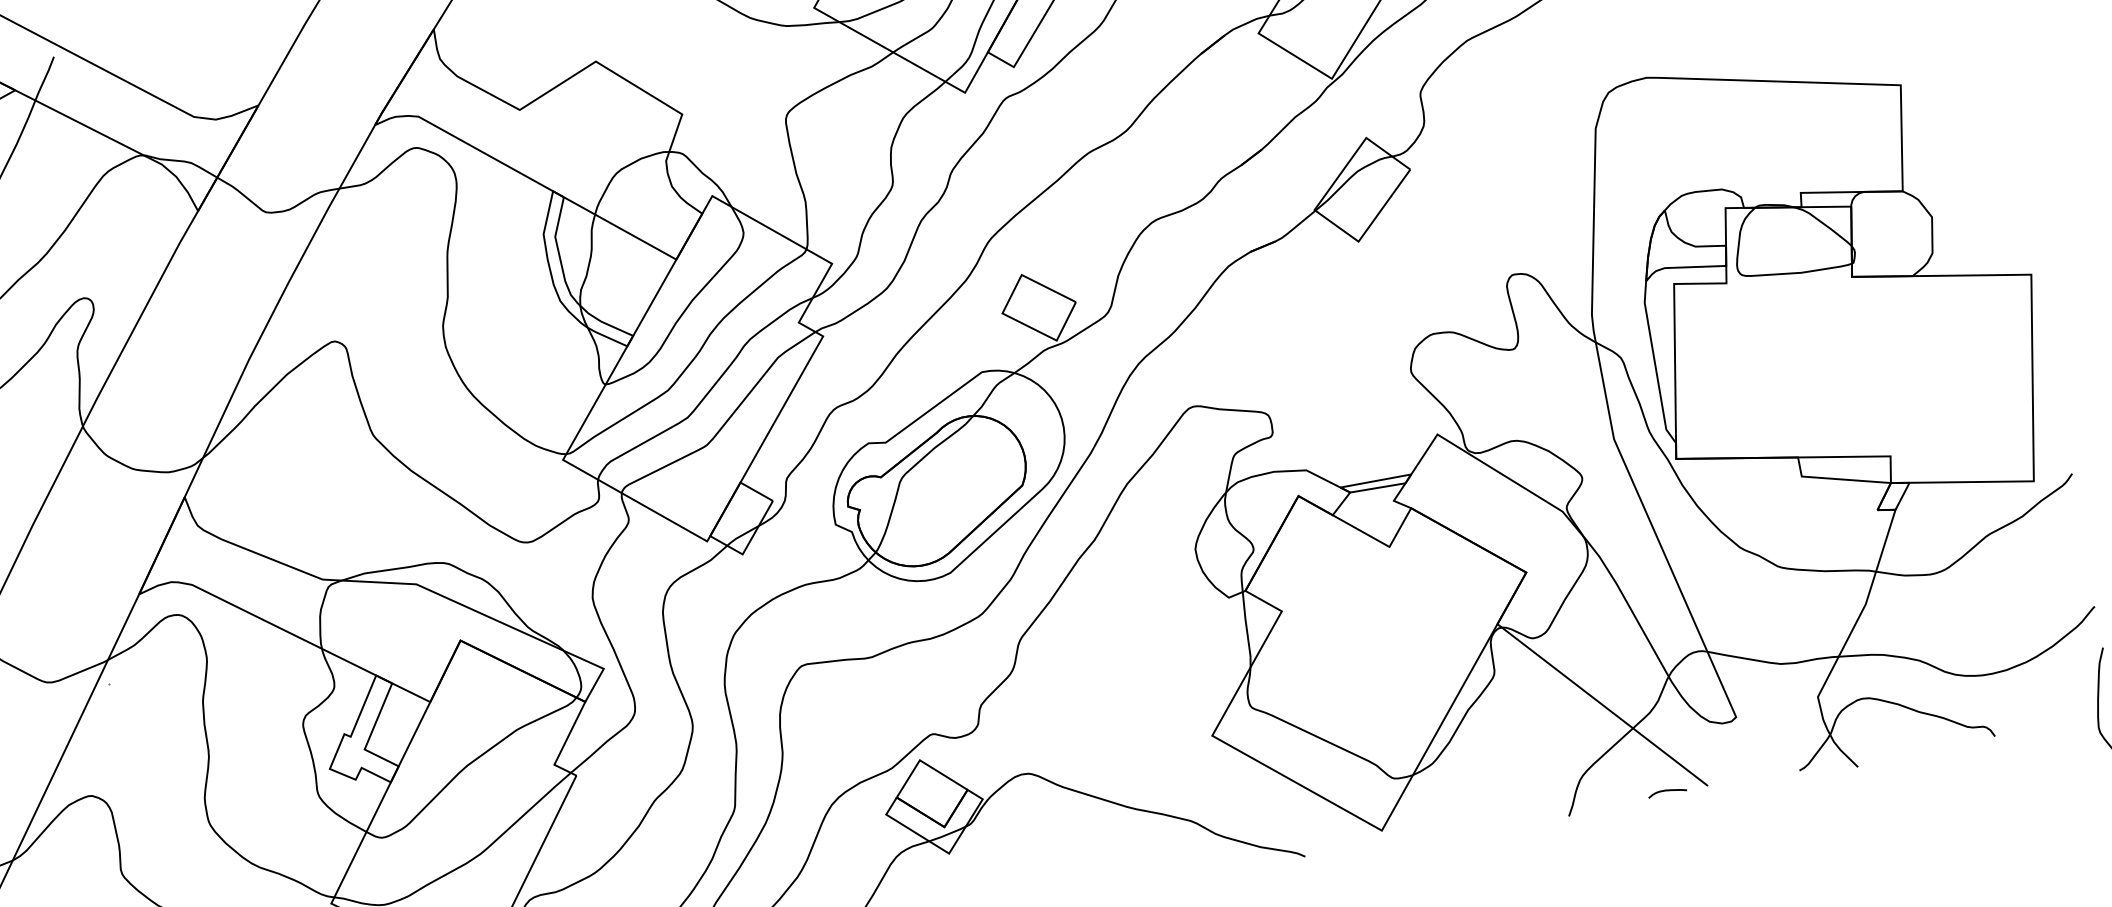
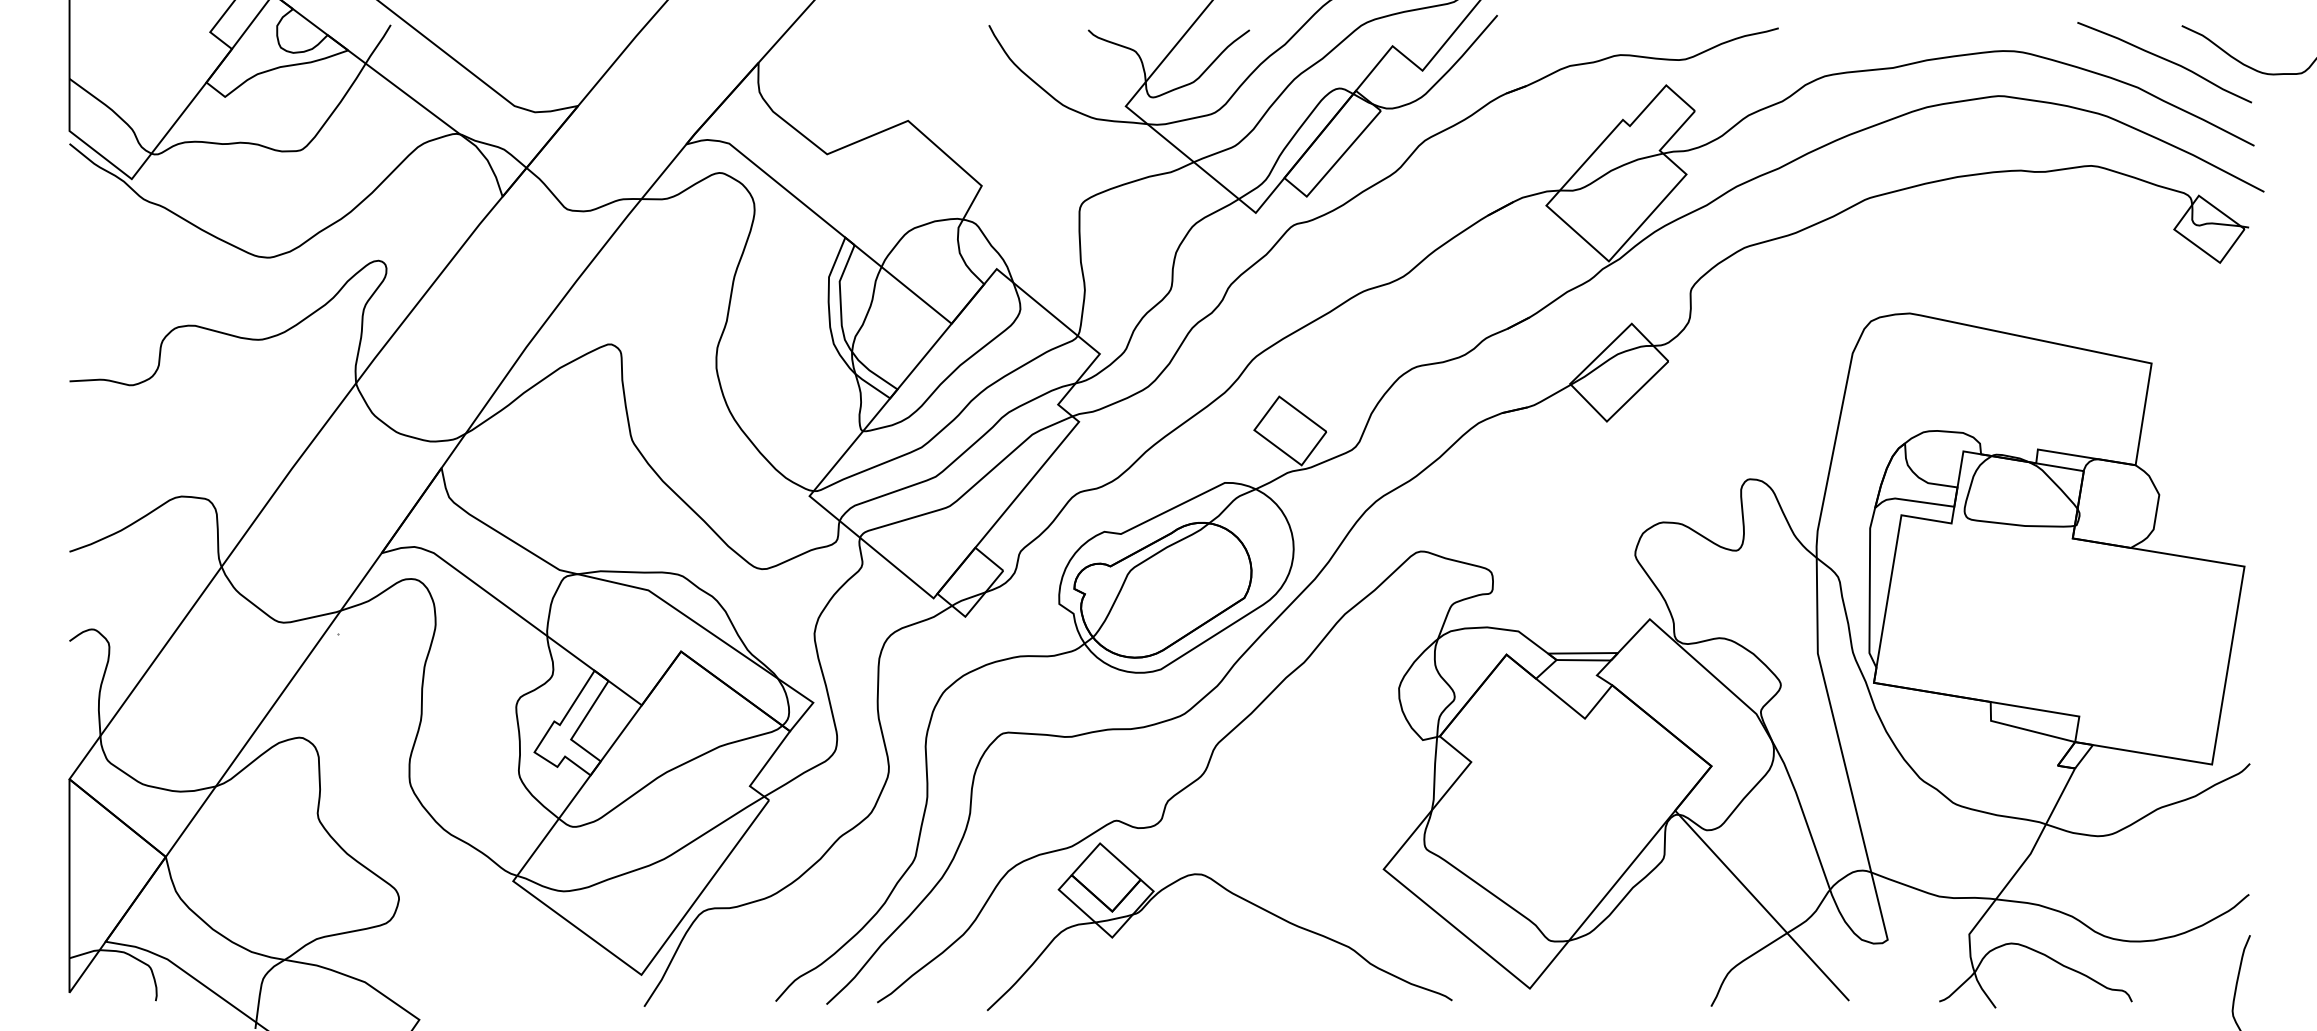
curve: (1667, 791) -> (1809, 999), removed

